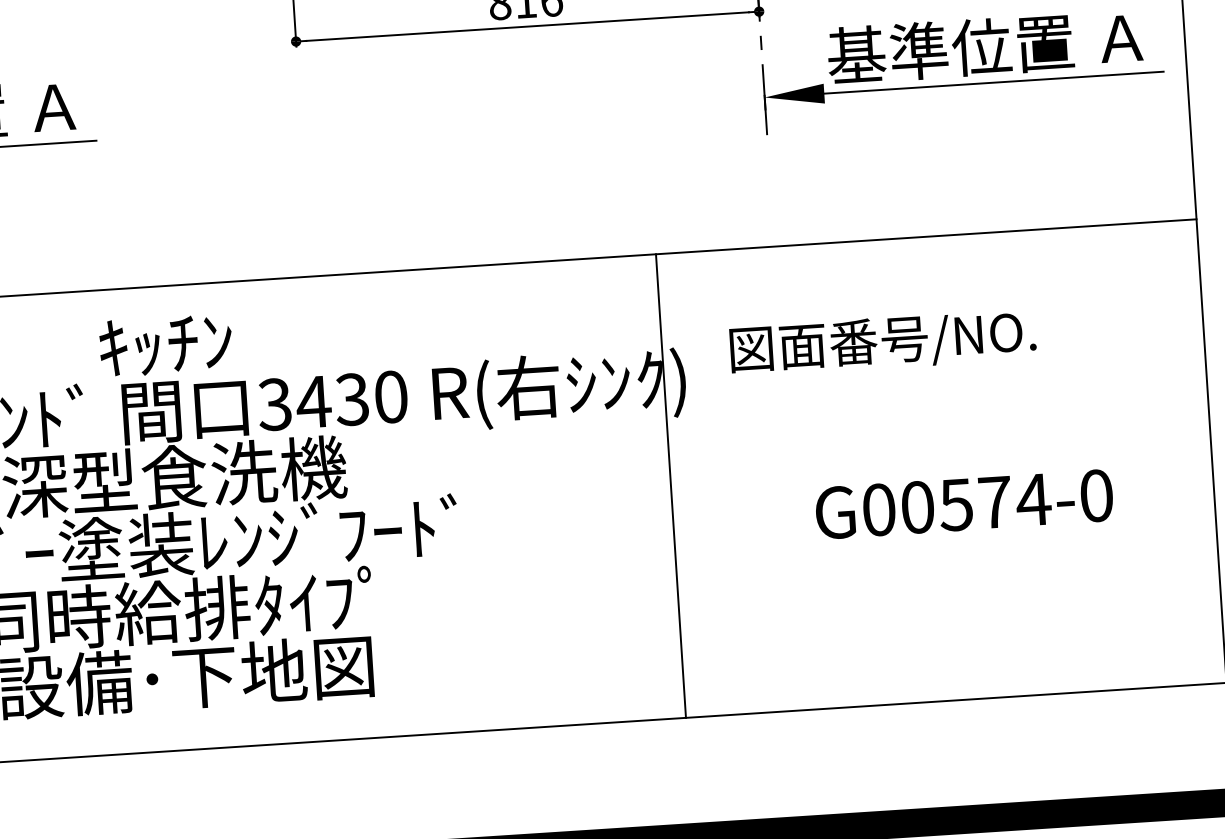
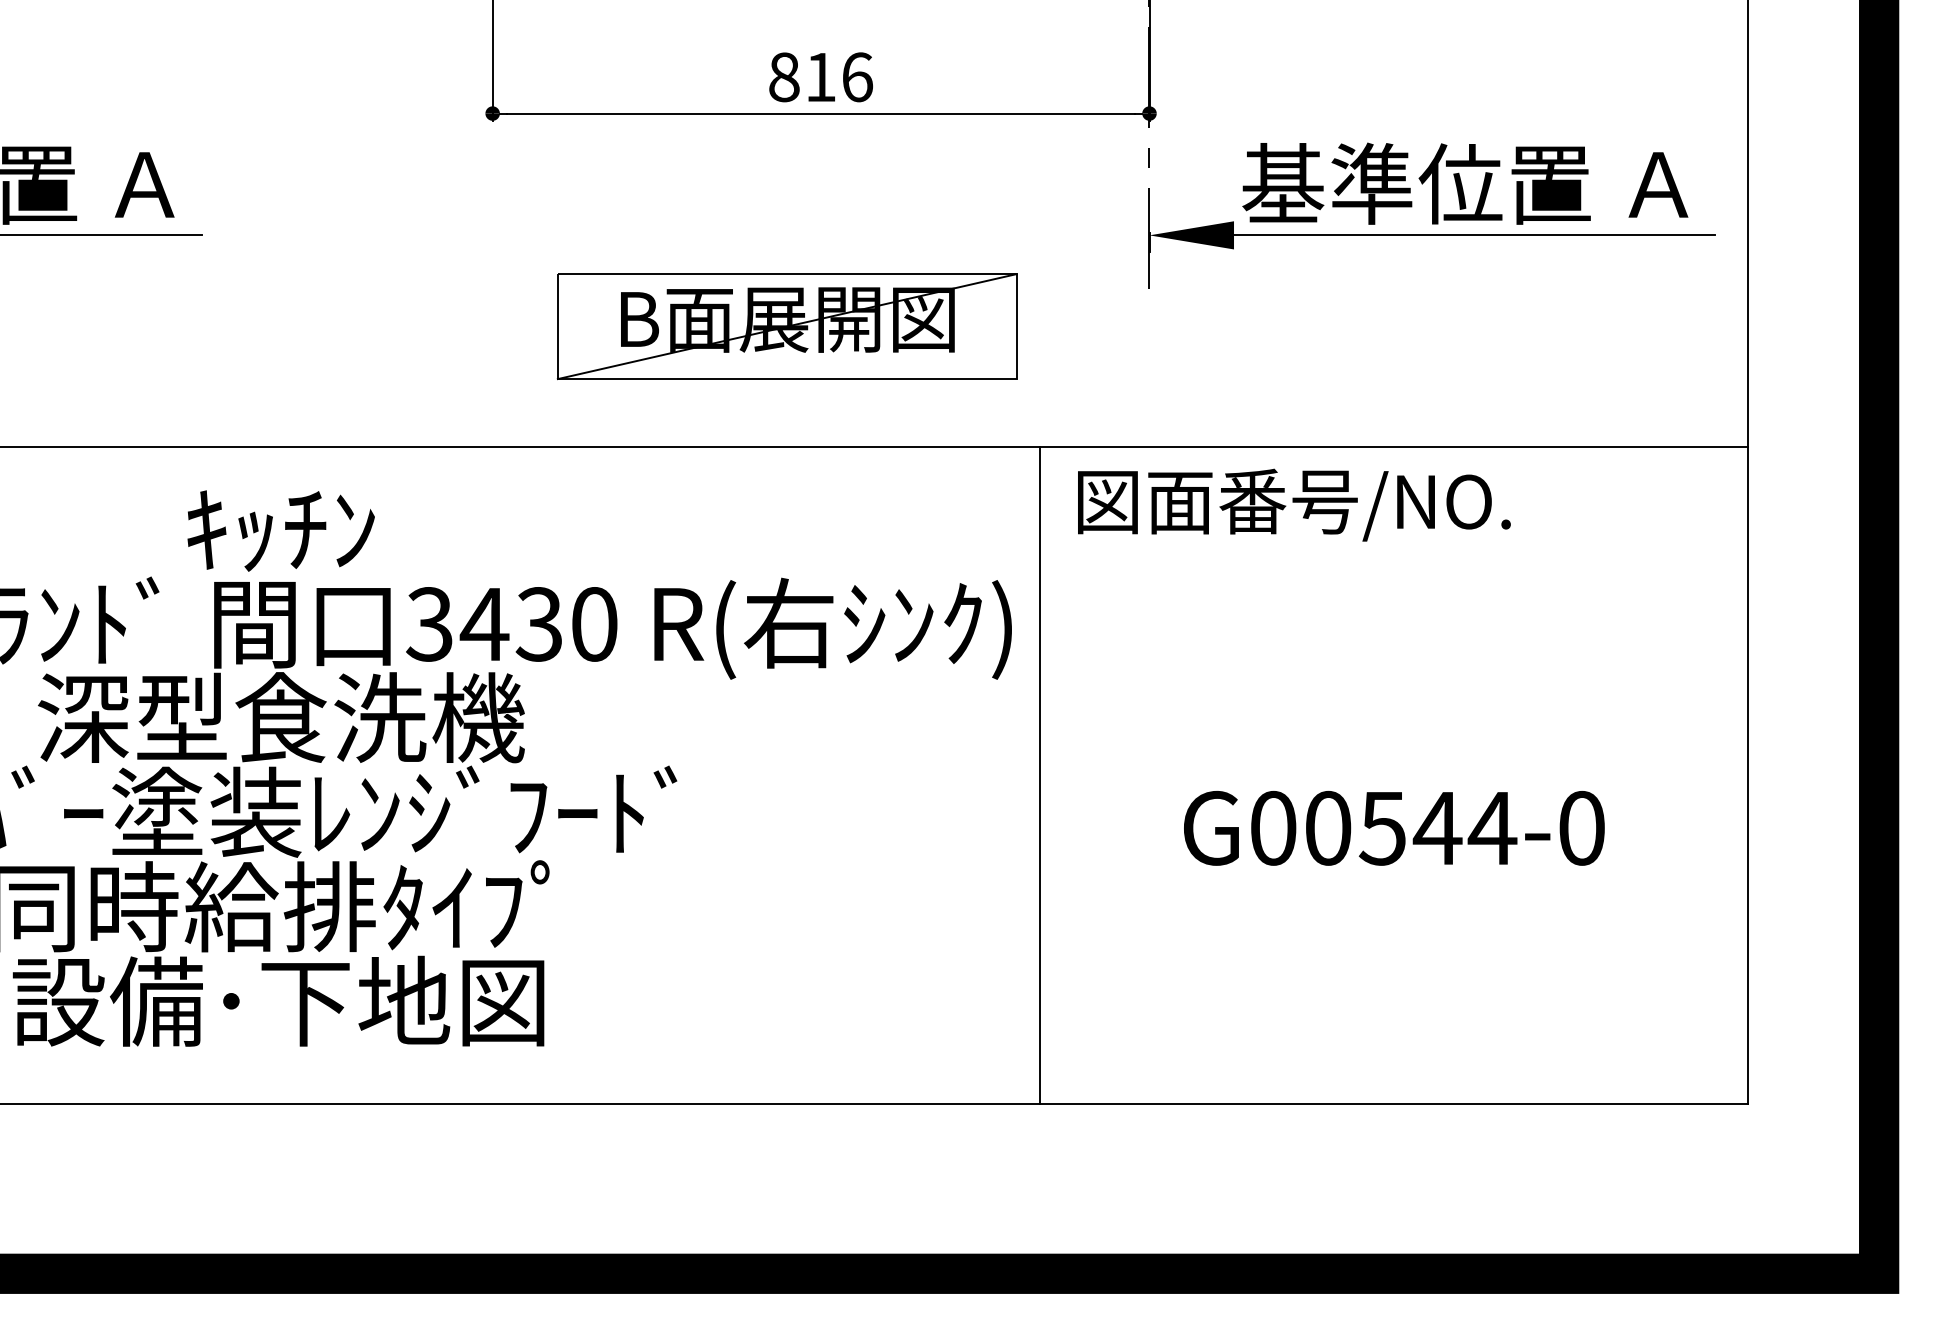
part: (512, 178) -> (786, 326), added
text: (883, 342) -> (1294, 504), moved
line: (670, 485) -> (1039, 775), moved
text: (994, 502) -> (1437, 828), G00574-0 -> G00544-0

